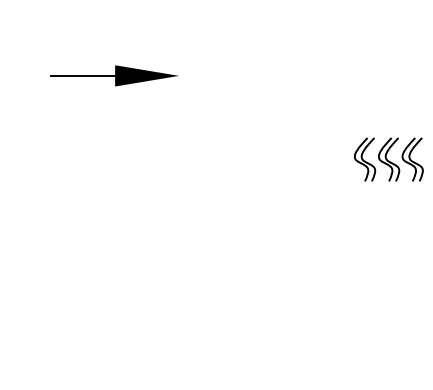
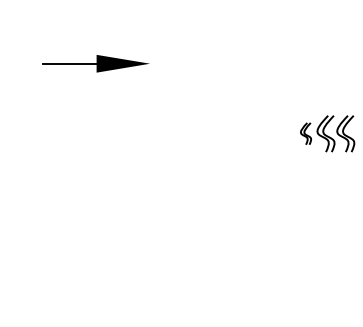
part: (365, 159) -> (306, 133), size x0.6

